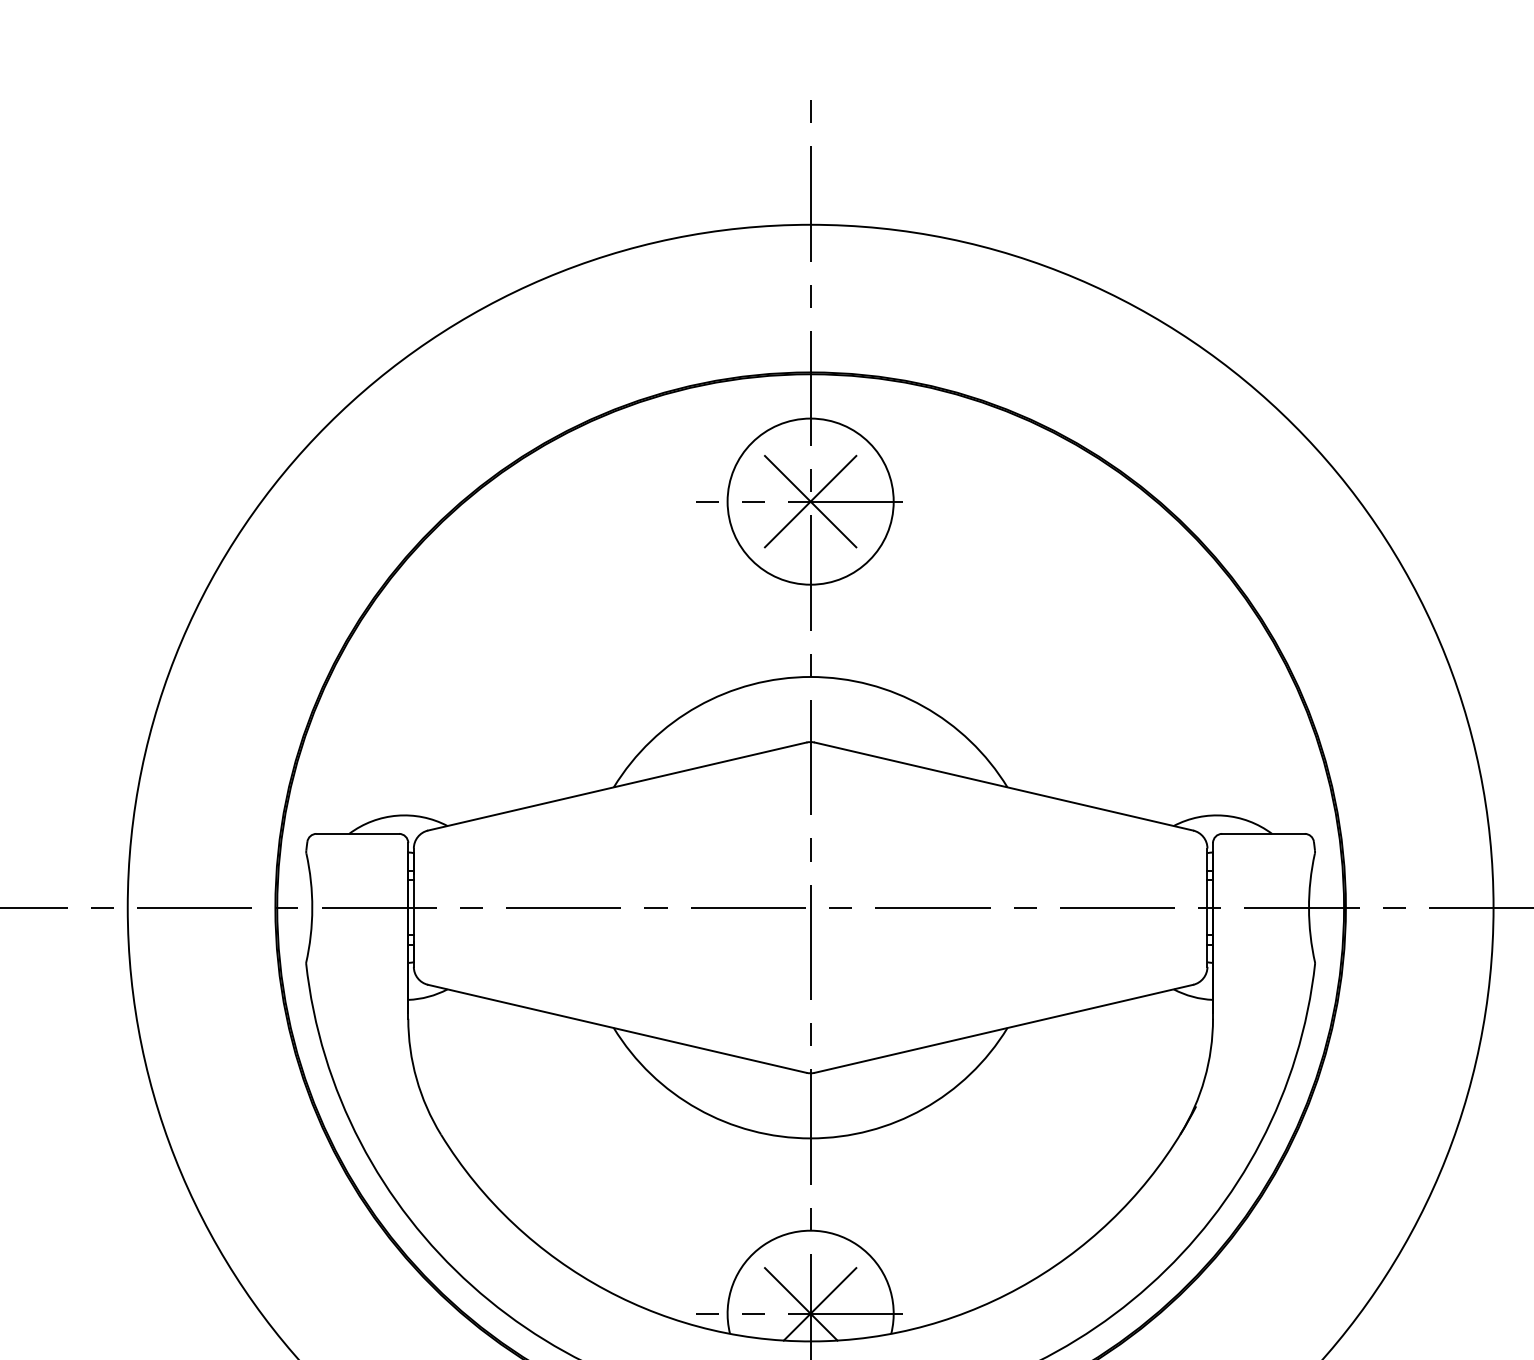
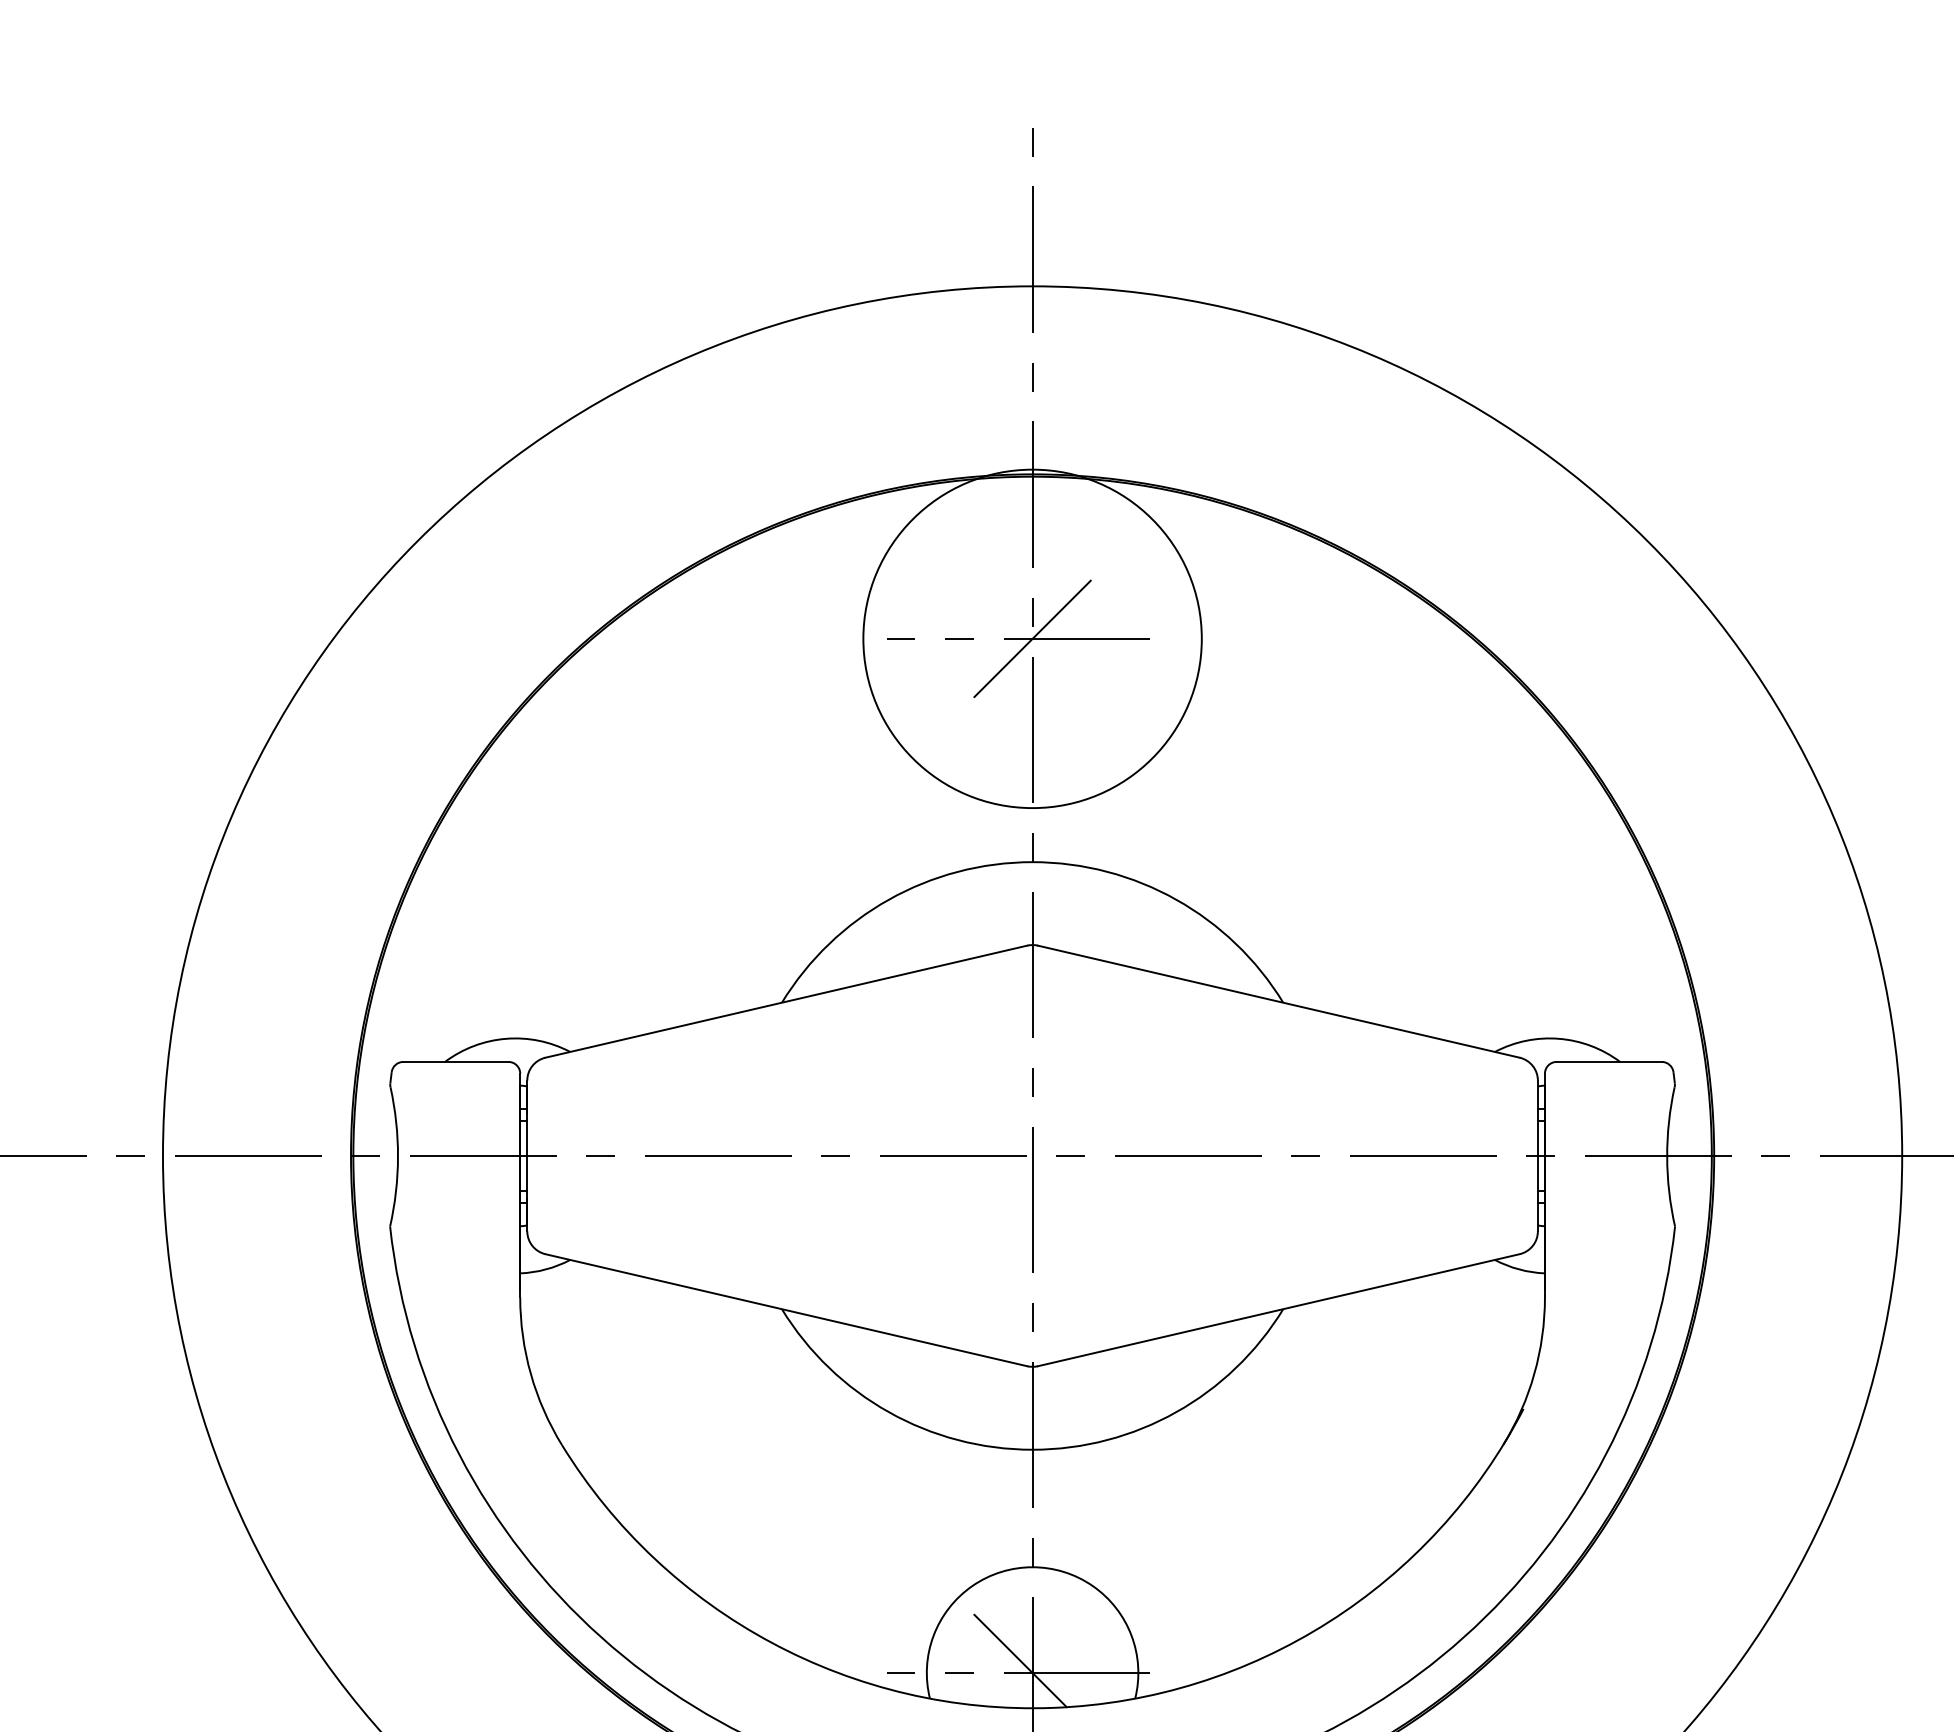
circle: (810, 501) -> (1032, 638), size x1.6
line: (810, 501) -> (1032, 638), removed
line: (820, 1303) -> (1044, 1660), removed

